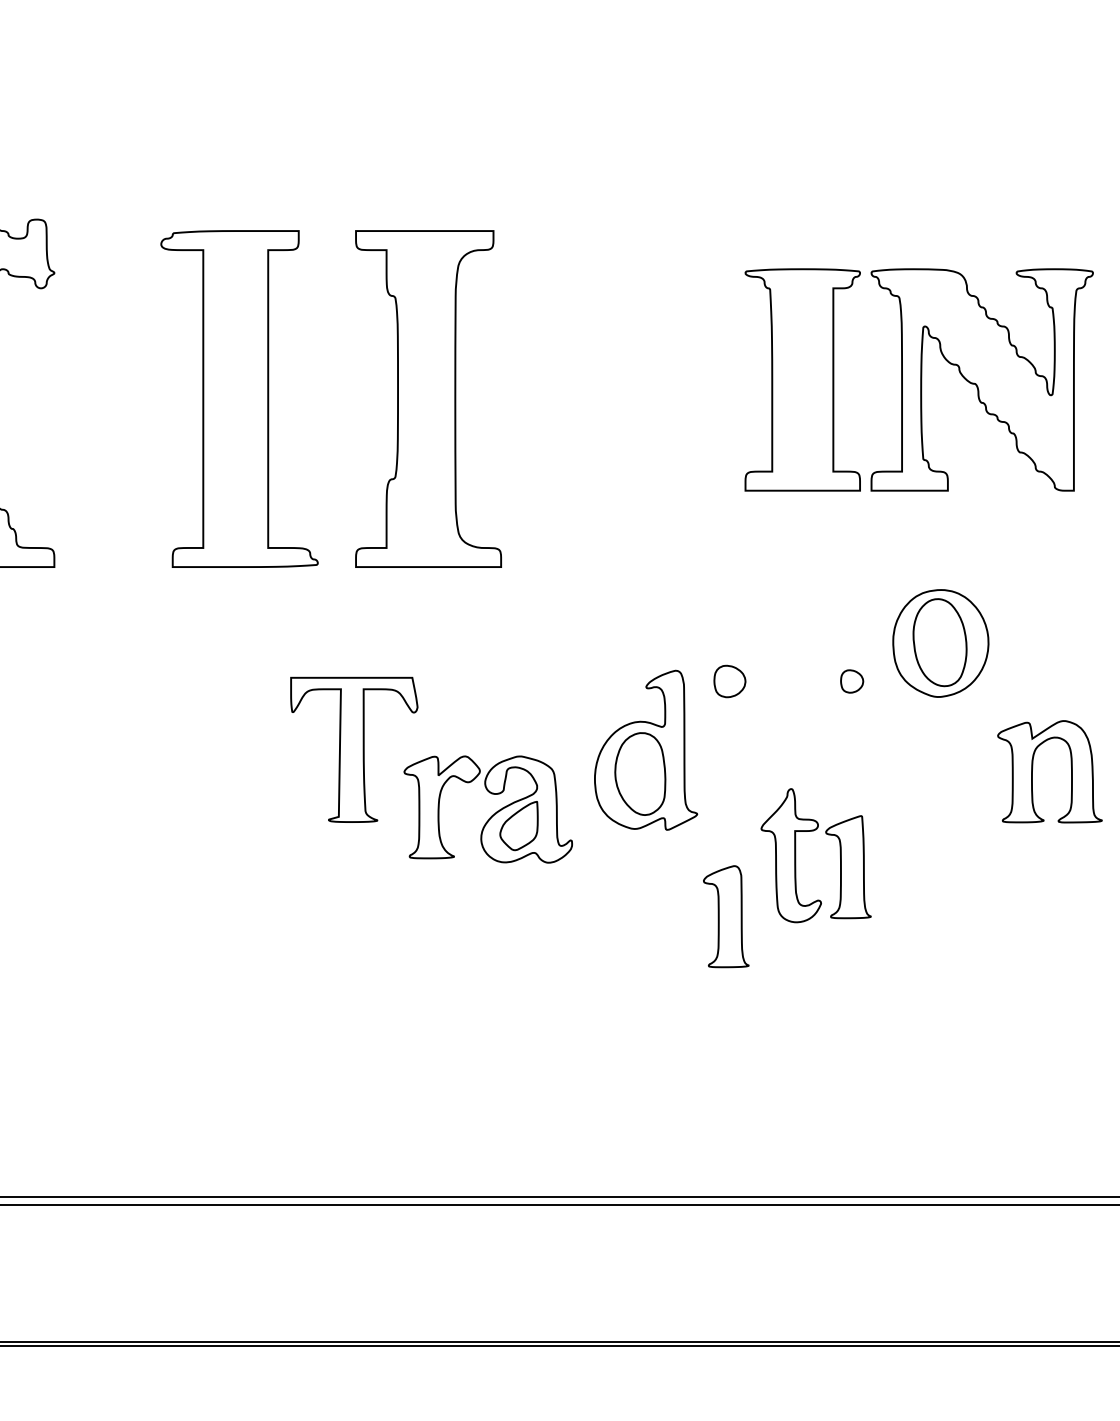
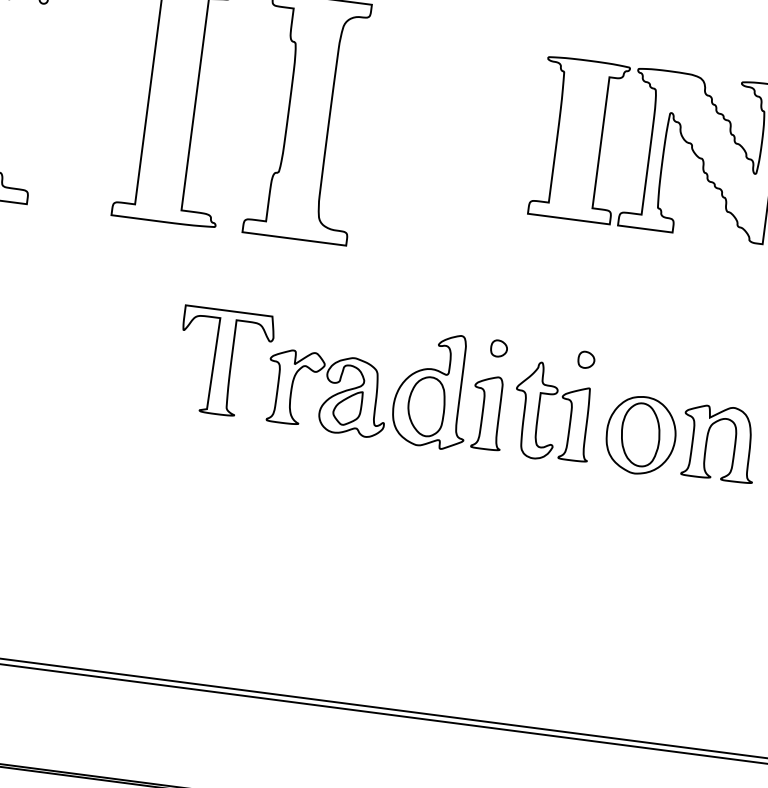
part: (940, 643) -> (640, 435), moved
part: (729, 681) -> (498, 348), size x0.71
part: (492, 814) -> (329, 397), moved
part: (796, 855) -> (539, 410), moved
part: (726, 916) -> (488, 412), moved

